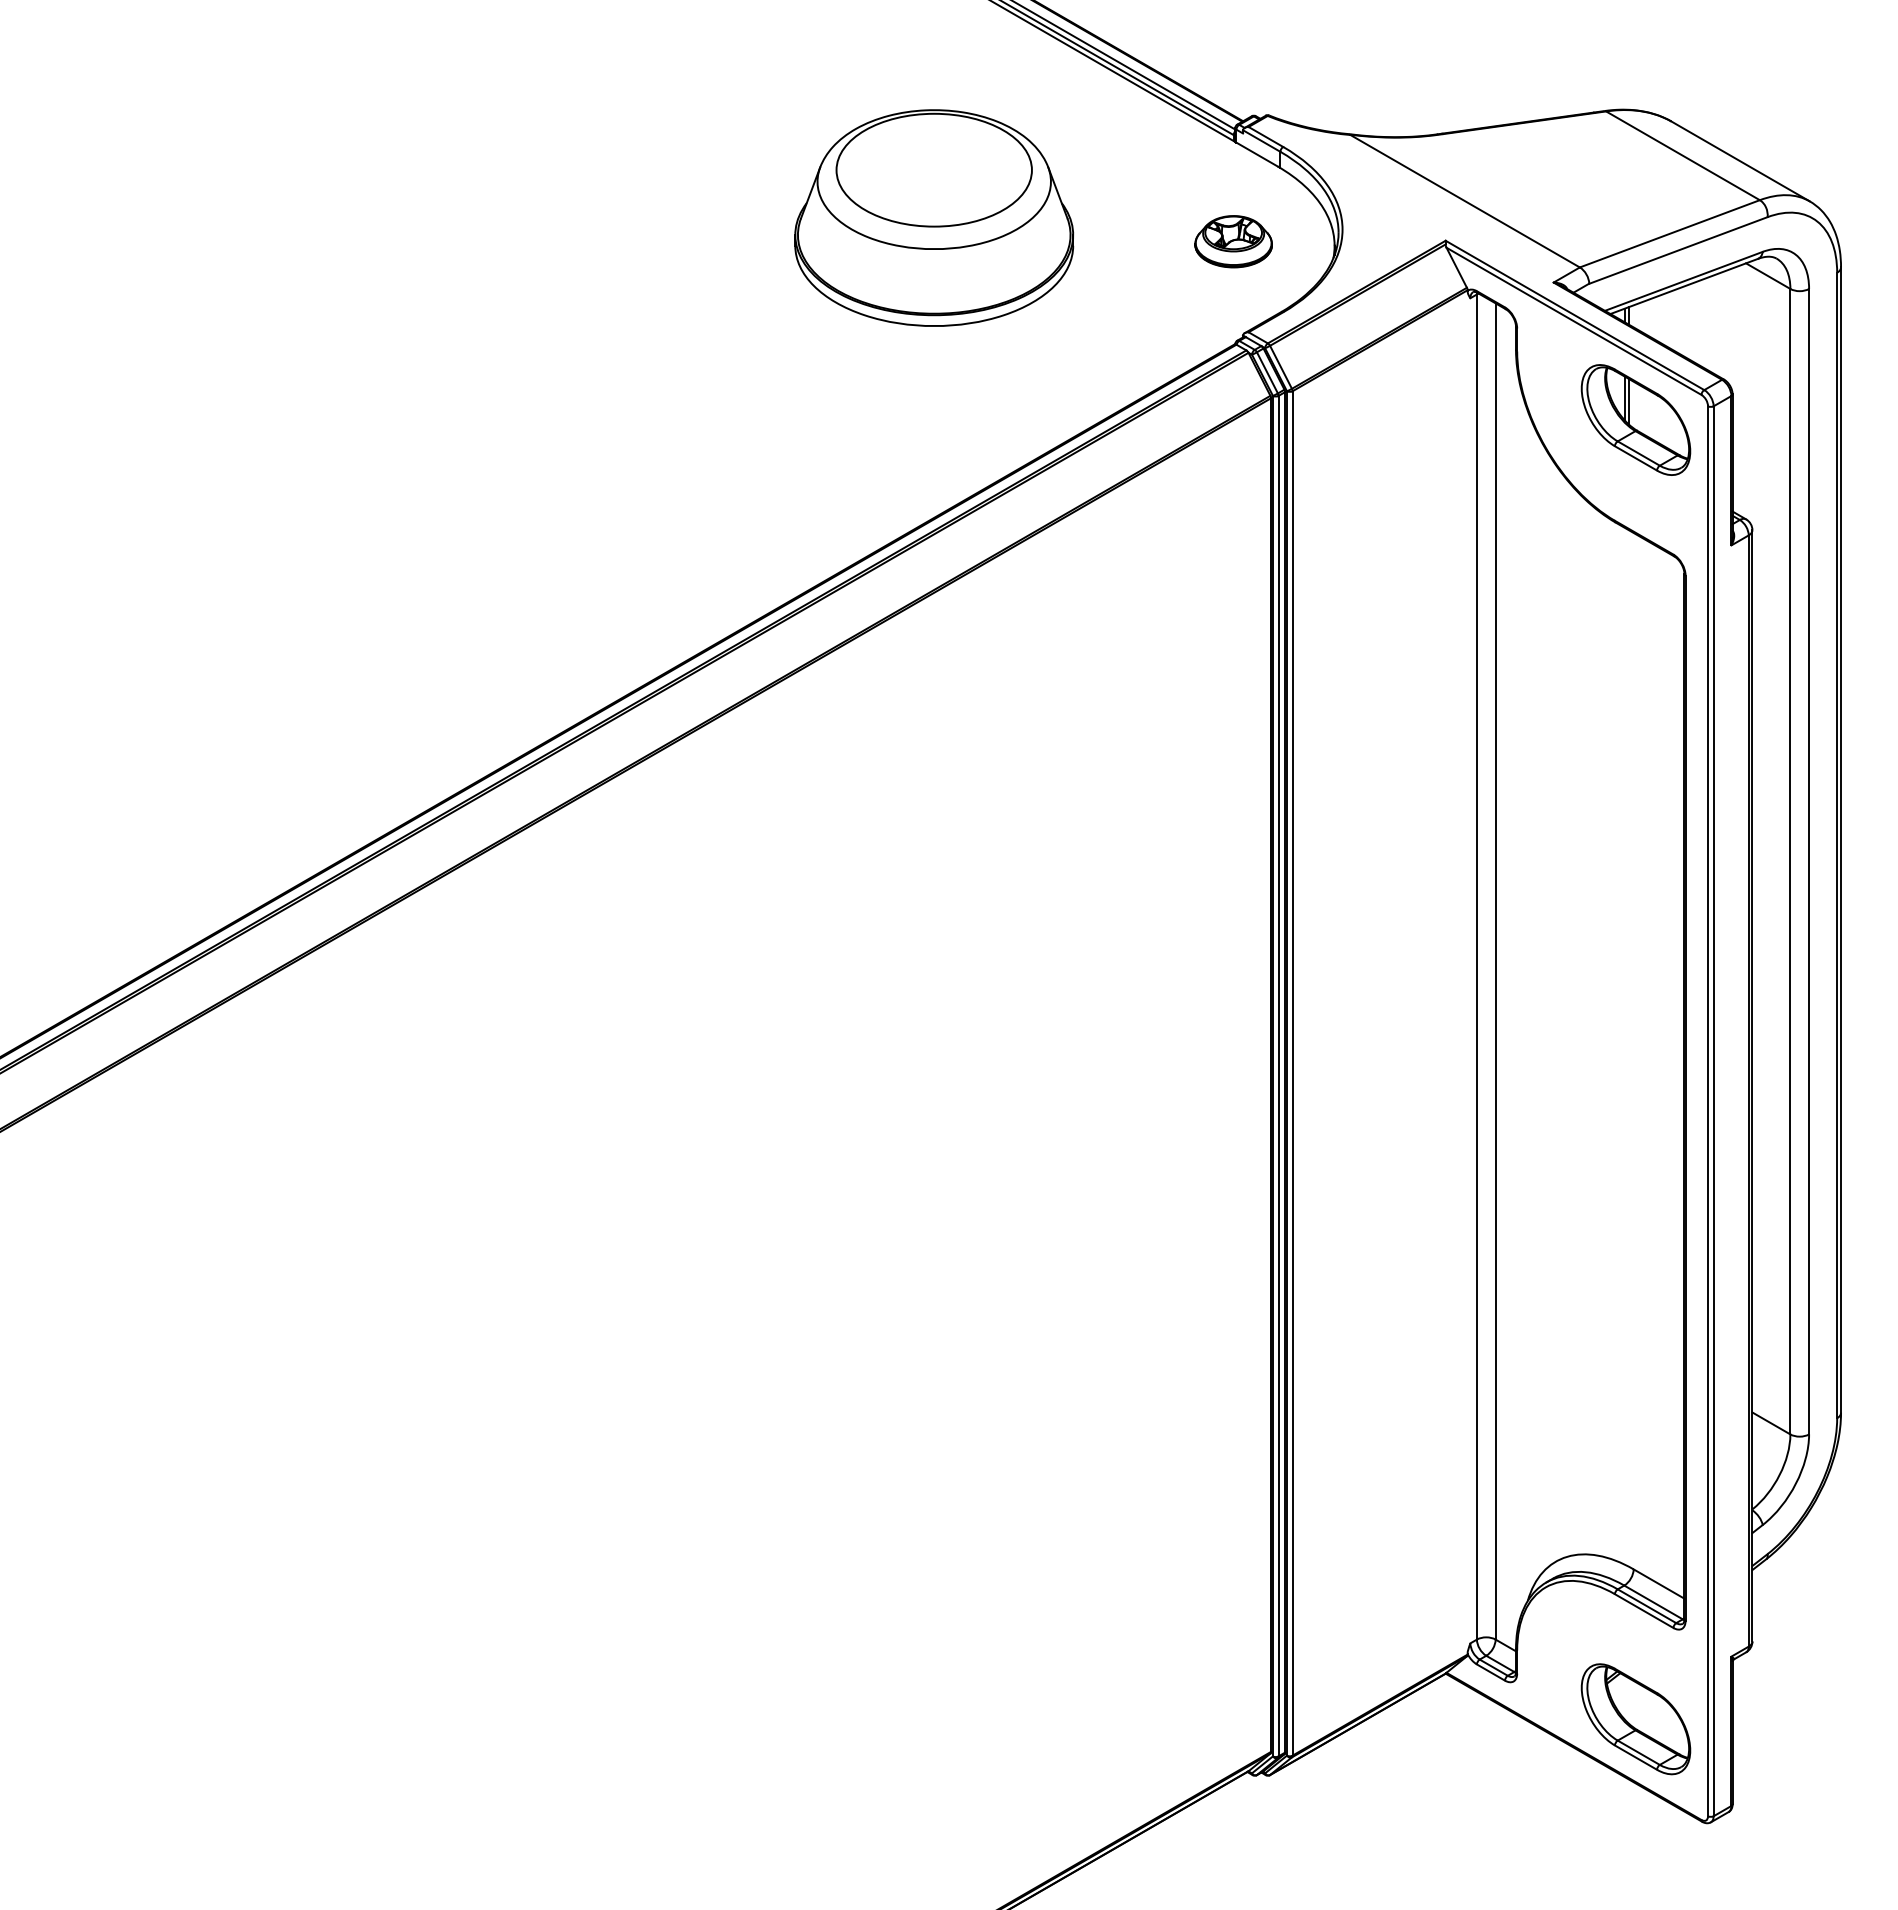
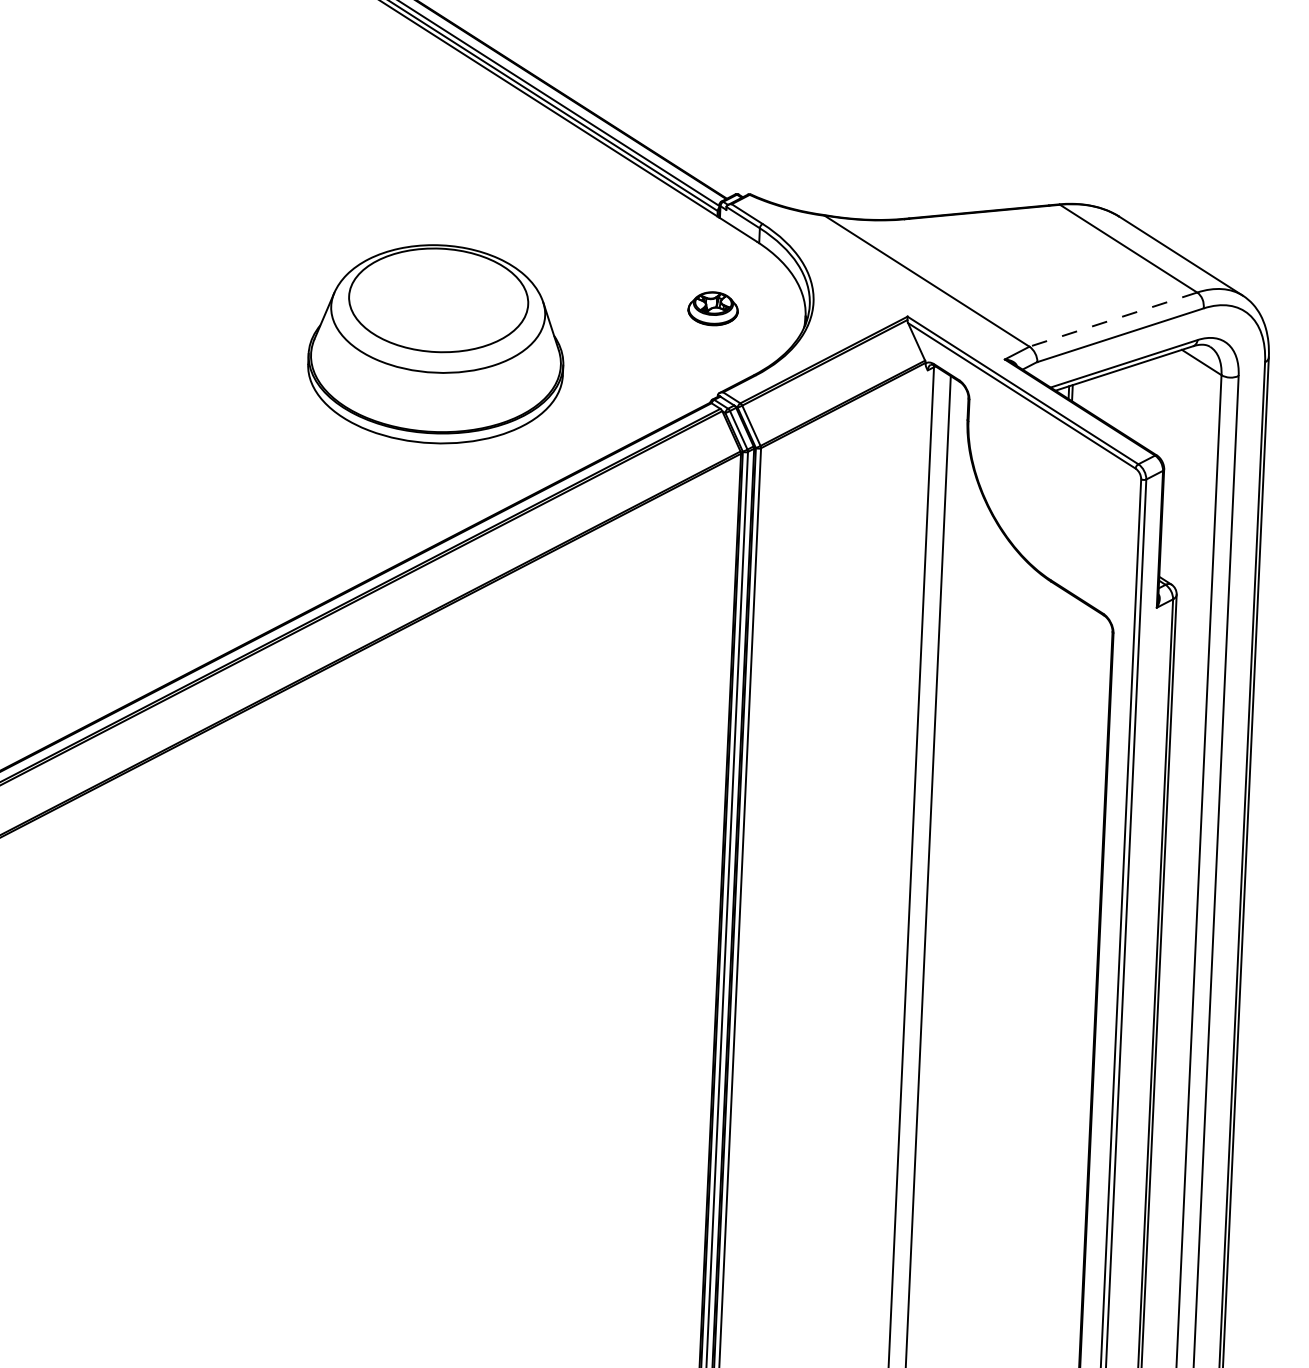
part: (934, 217) -> (436, 343), moved
line: (1669, 234) -> (1112, 320), solid -> dashed
part: (1233, 241) -> (713, 308), size x0.7
part: (1635, 419) -> (1074, 488), removed

